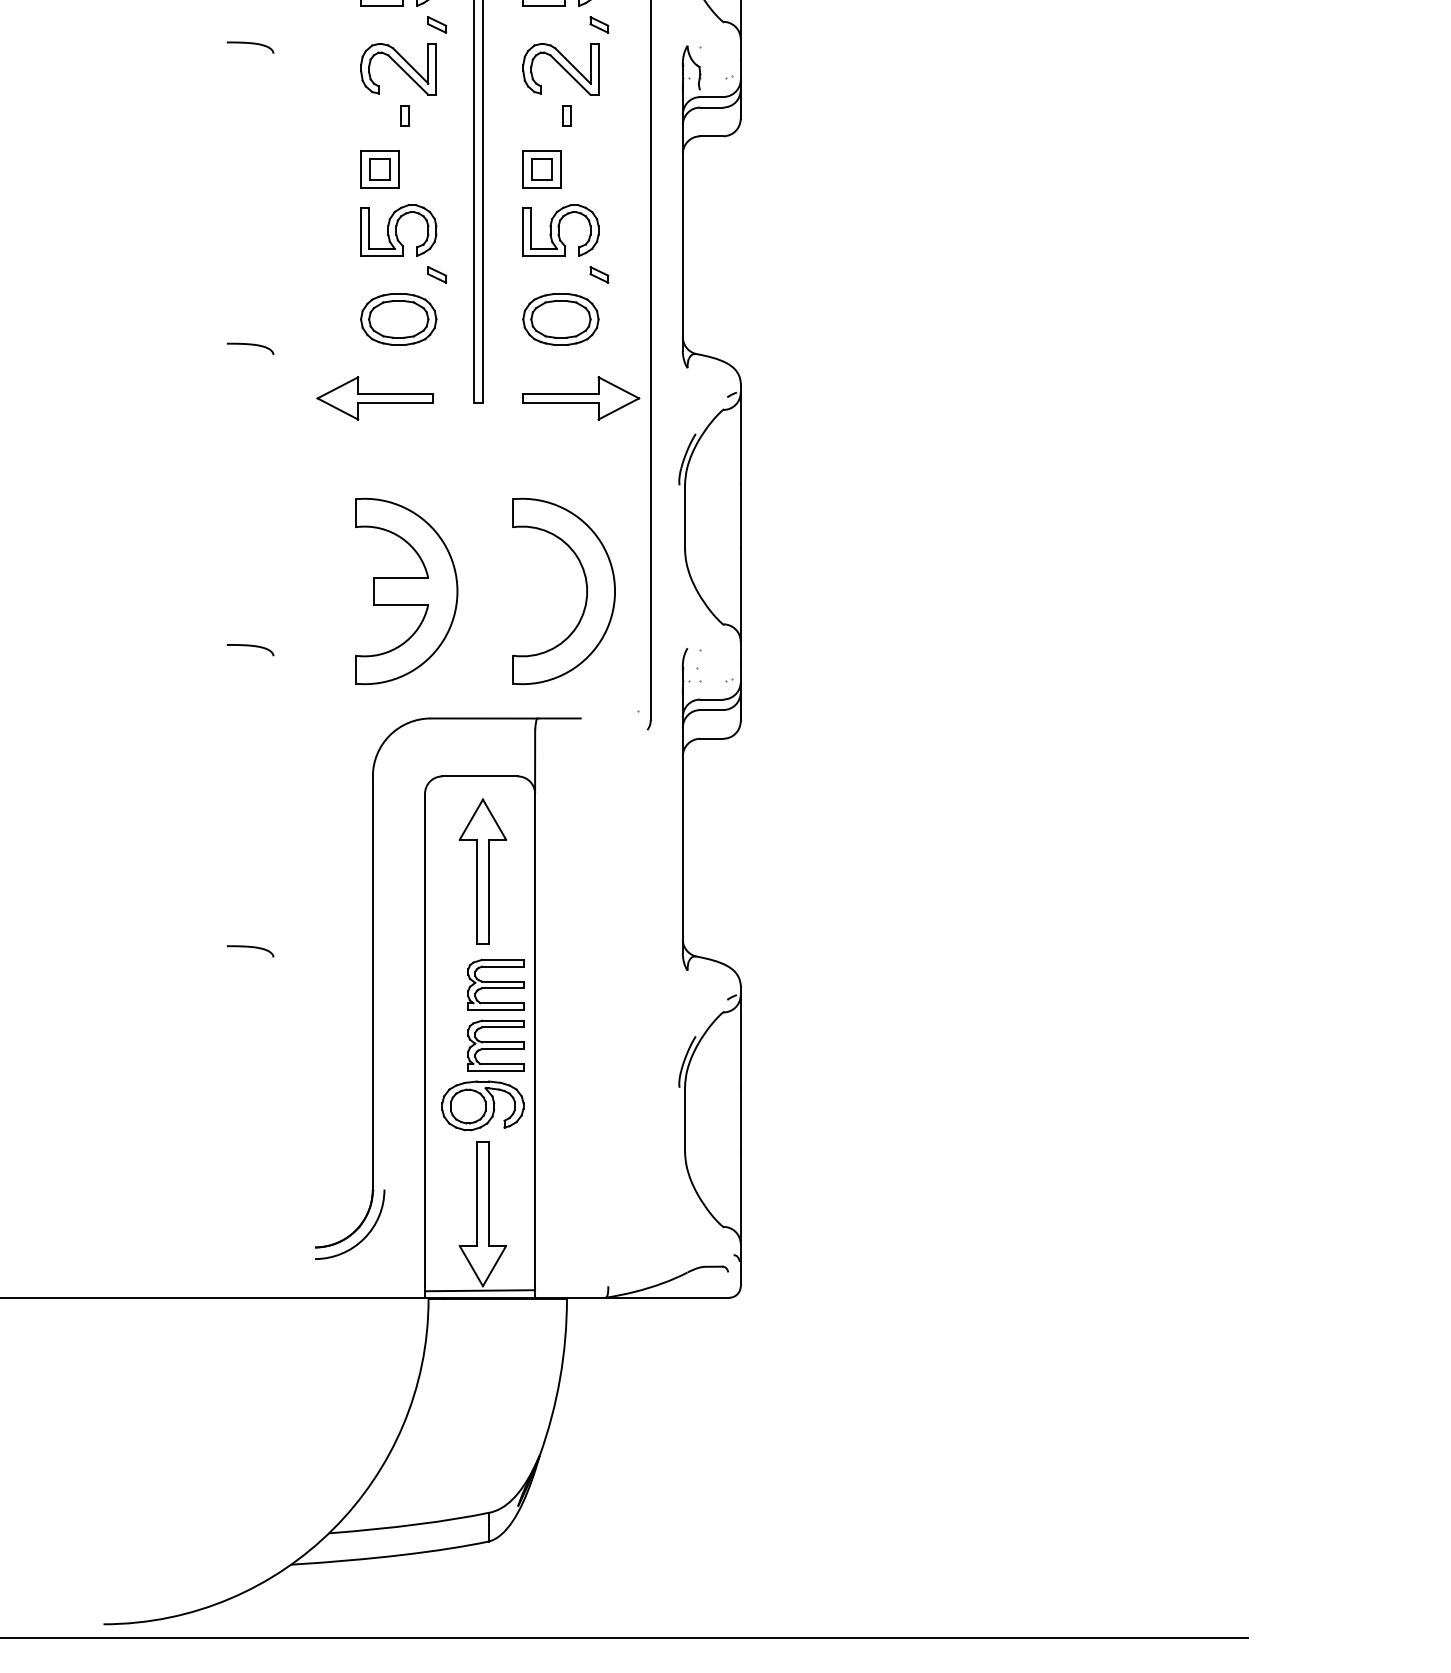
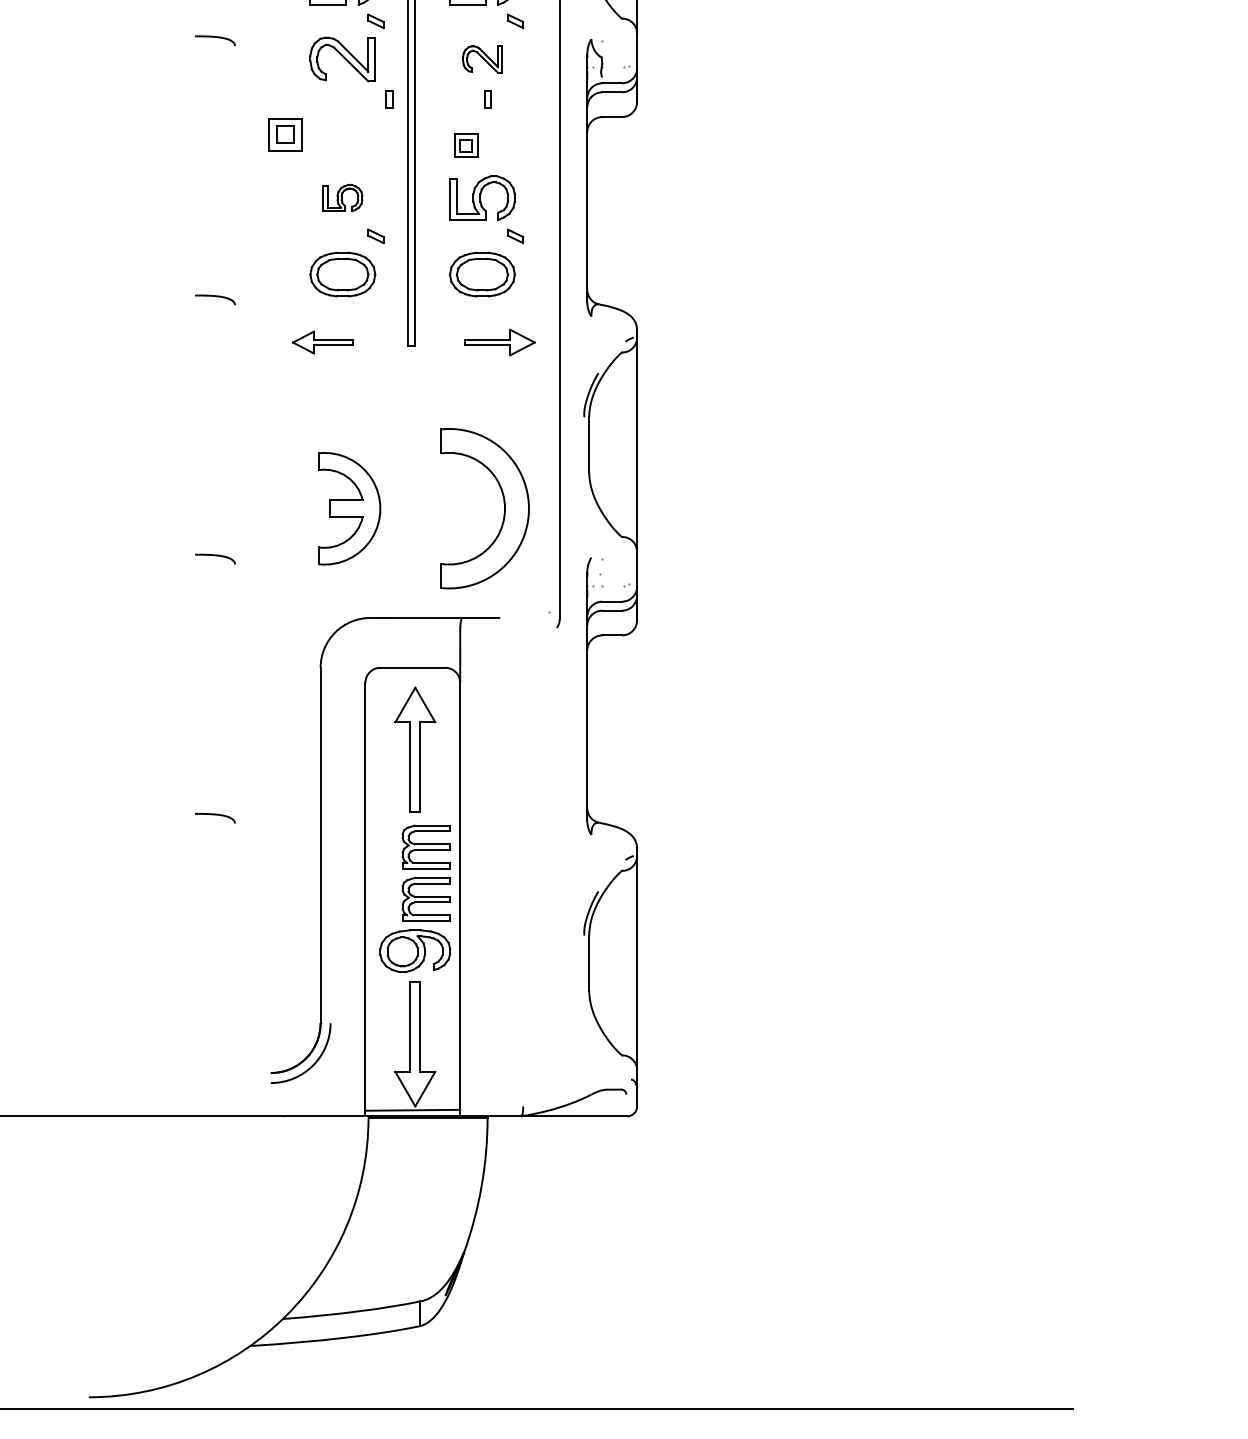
part: (561, 69) -> (482, 59), size x0.6
part: (405, 115) -> (389, 99), moved
part: (379, 169) -> (285, 134), moved
part: (541, 169) -> (465, 145), size x0.7
part: (398, 229) -> (342, 197), size x0.6
part: (375, 398) -> (322, 342), size x0.6
part: (580, 398) -> (499, 342), size x0.7
part: (406, 591) -> (349, 508), size x0.7

